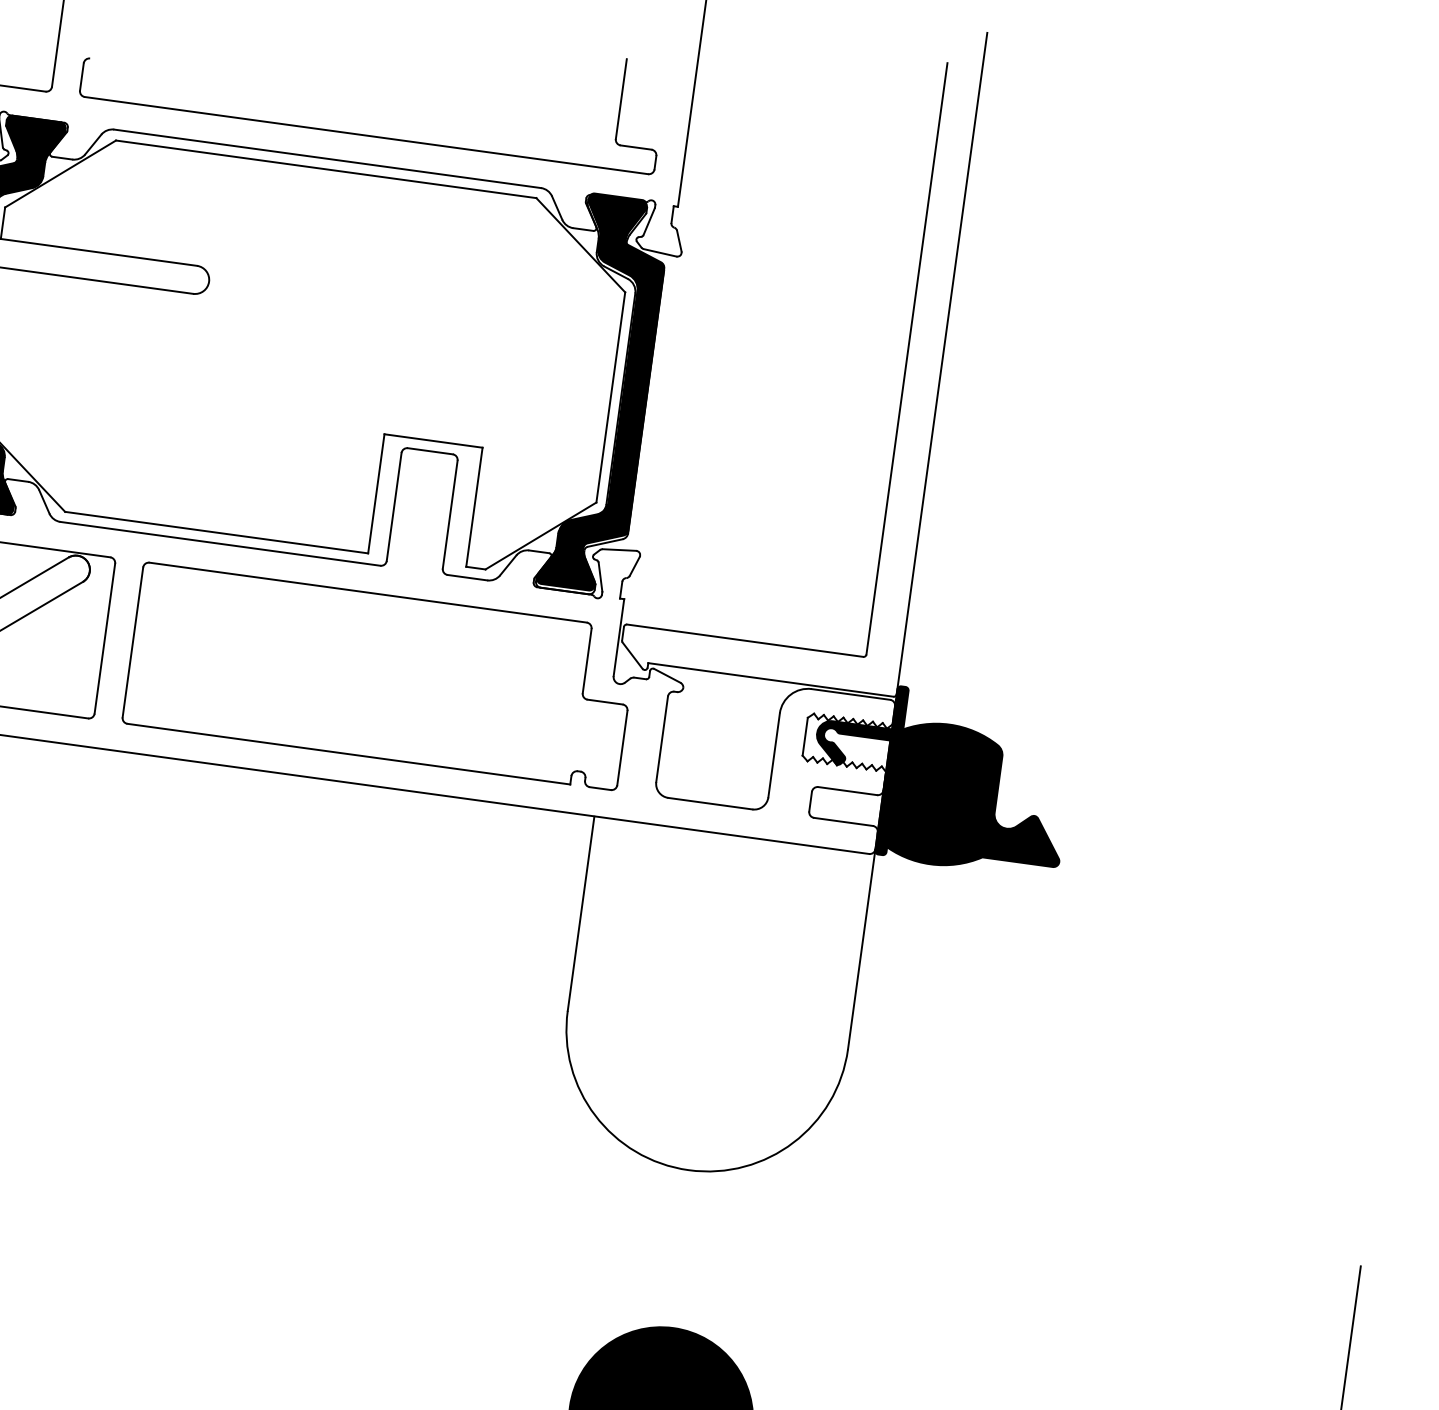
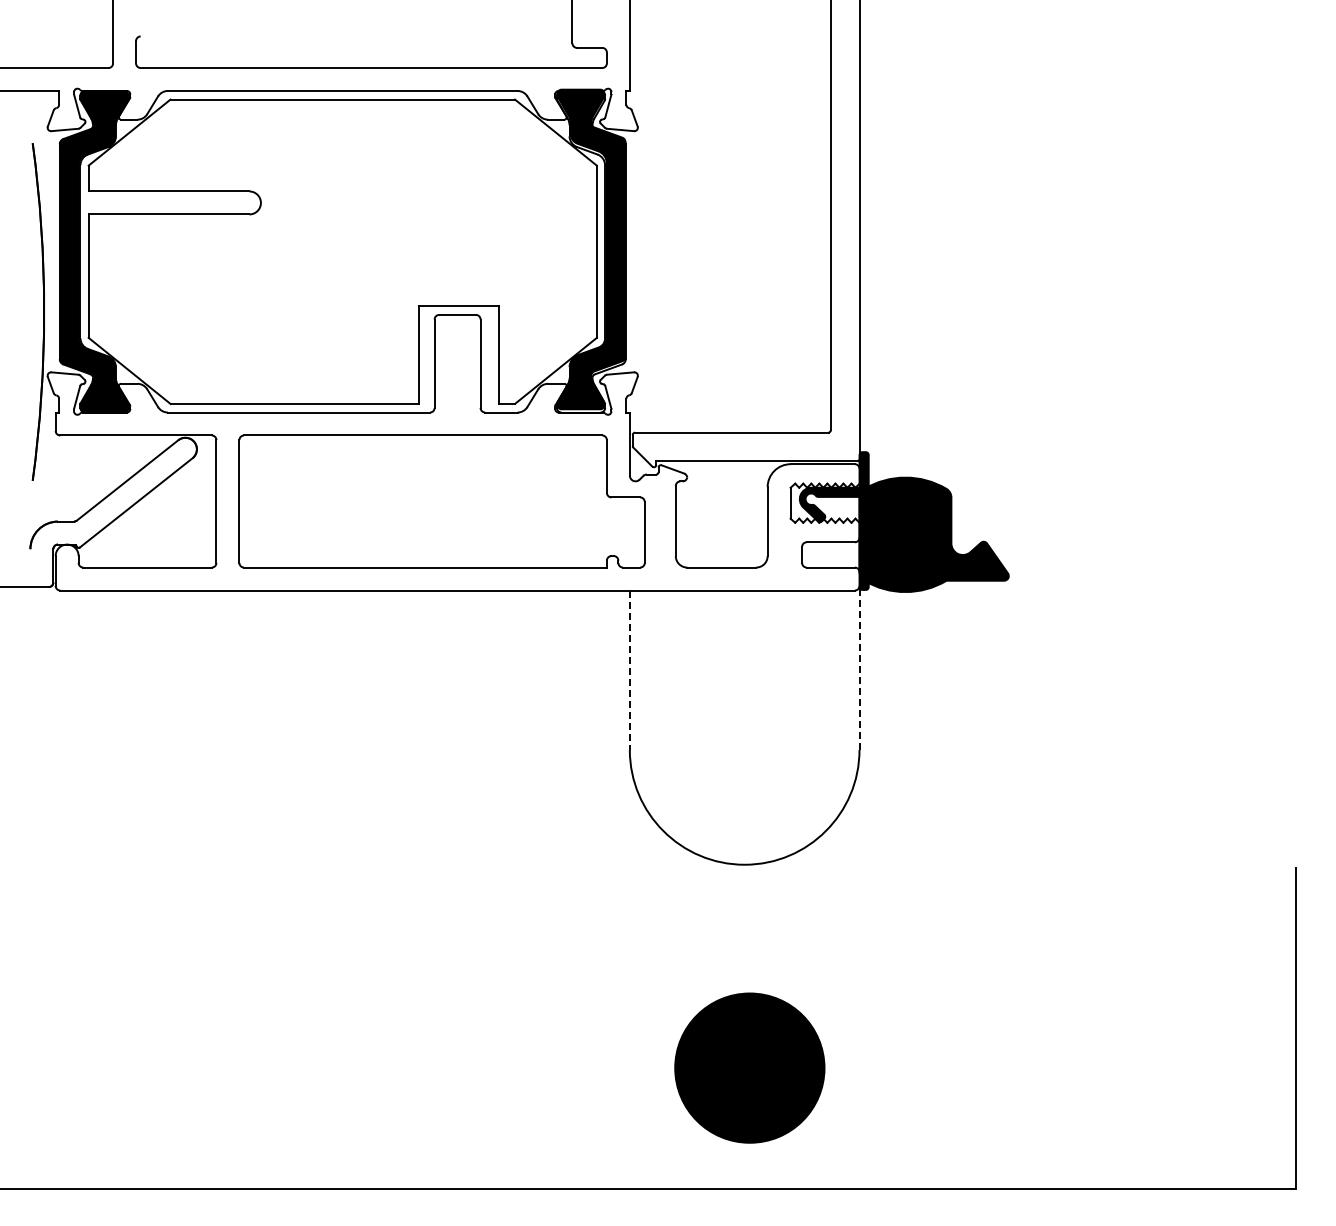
line: (580, 913) -> (629, 670), solid -> dashed
line: (861, 949) -> (859, 668), solid -> dashed

